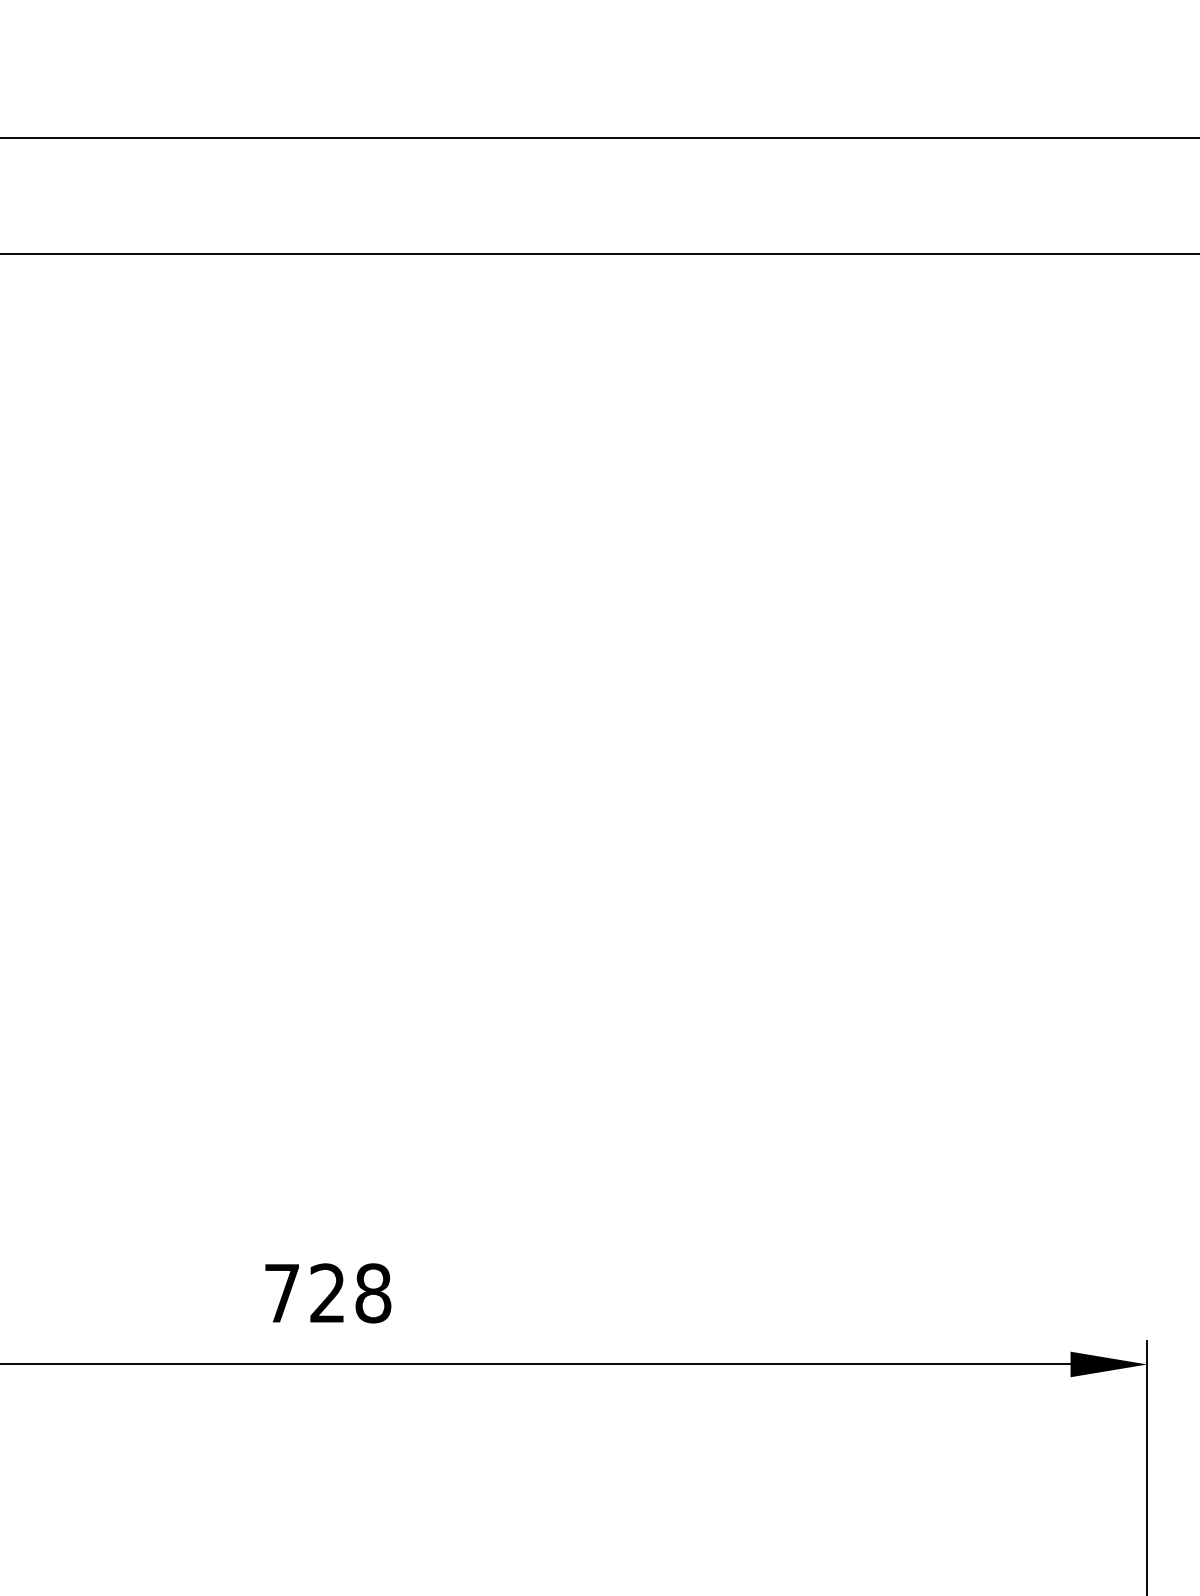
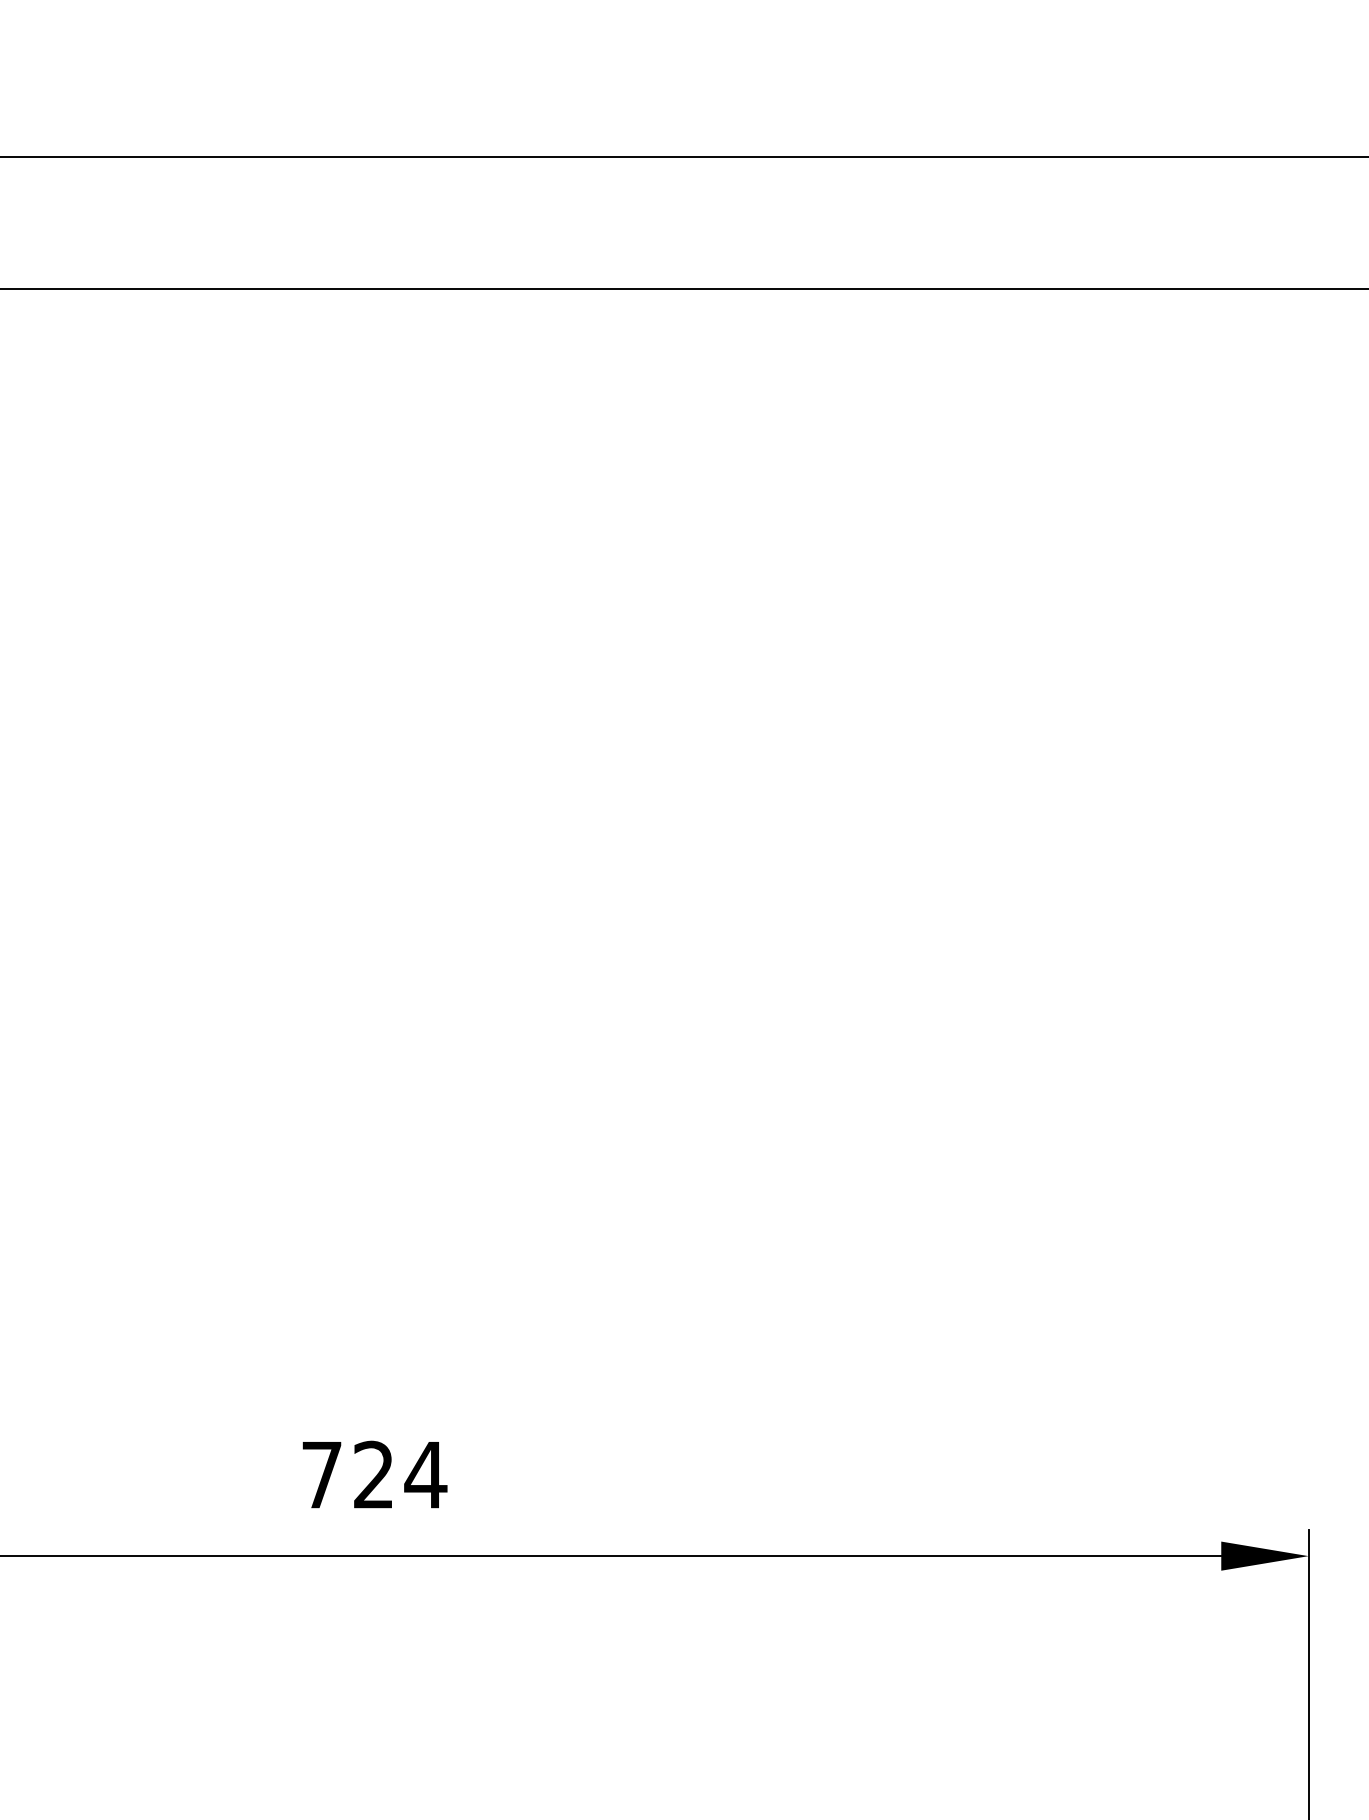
text: (372, 1292) -> (425, 1474), 728 -> 724

